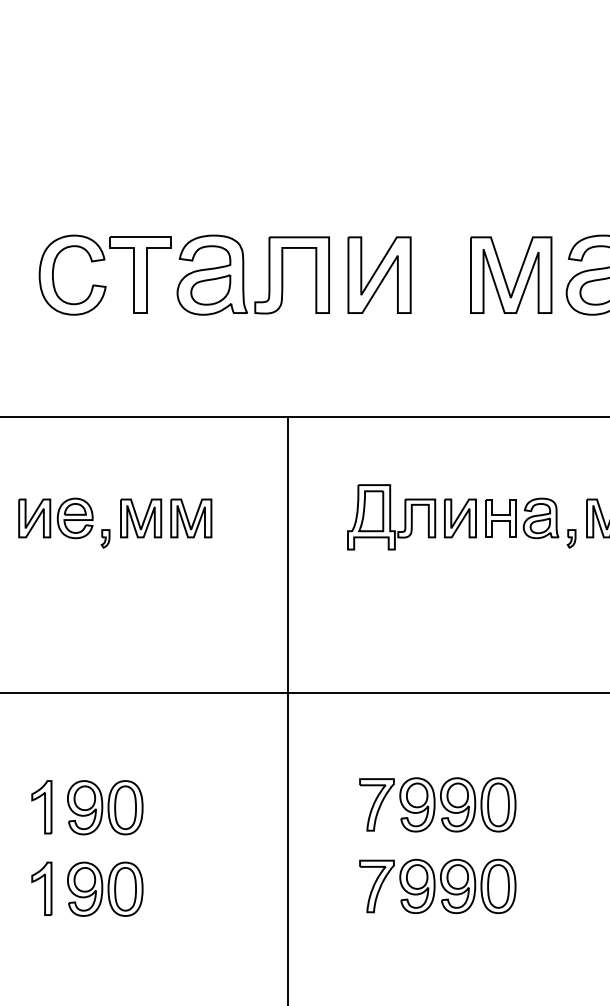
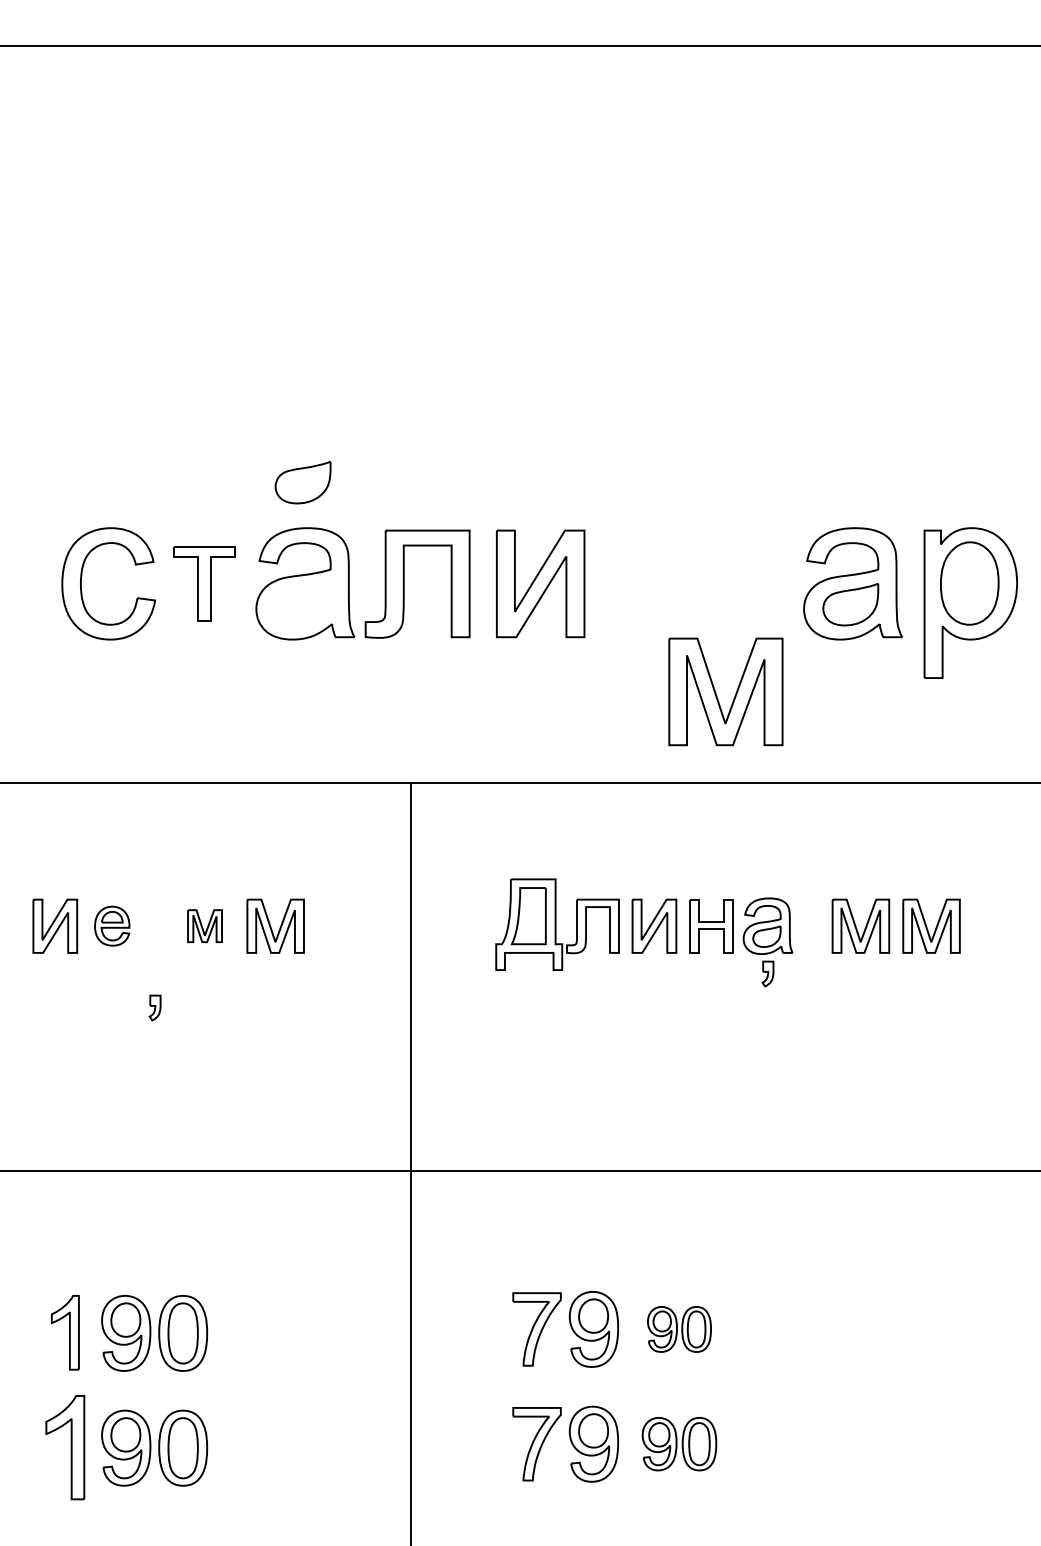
part: (140, 274) -> (204, 583), size x0.7
part: (505, 277) -> (717, 695), moved
part: (210, 289) -> (302, 482), moved
part: (74, 517) -> (111, 925), size x0.7
part: (140, 517) -> (204, 925), size x0.6
part: (105, 538) -> (154, 1007), moved
part: (571, 538) -> (767, 973), moved
part: (478, 804) -> (679, 1329), size x0.6
part: (478, 885) -> (679, 1443), size x0.7
part: (41, 888) -> (65, 1447), size x1.4

